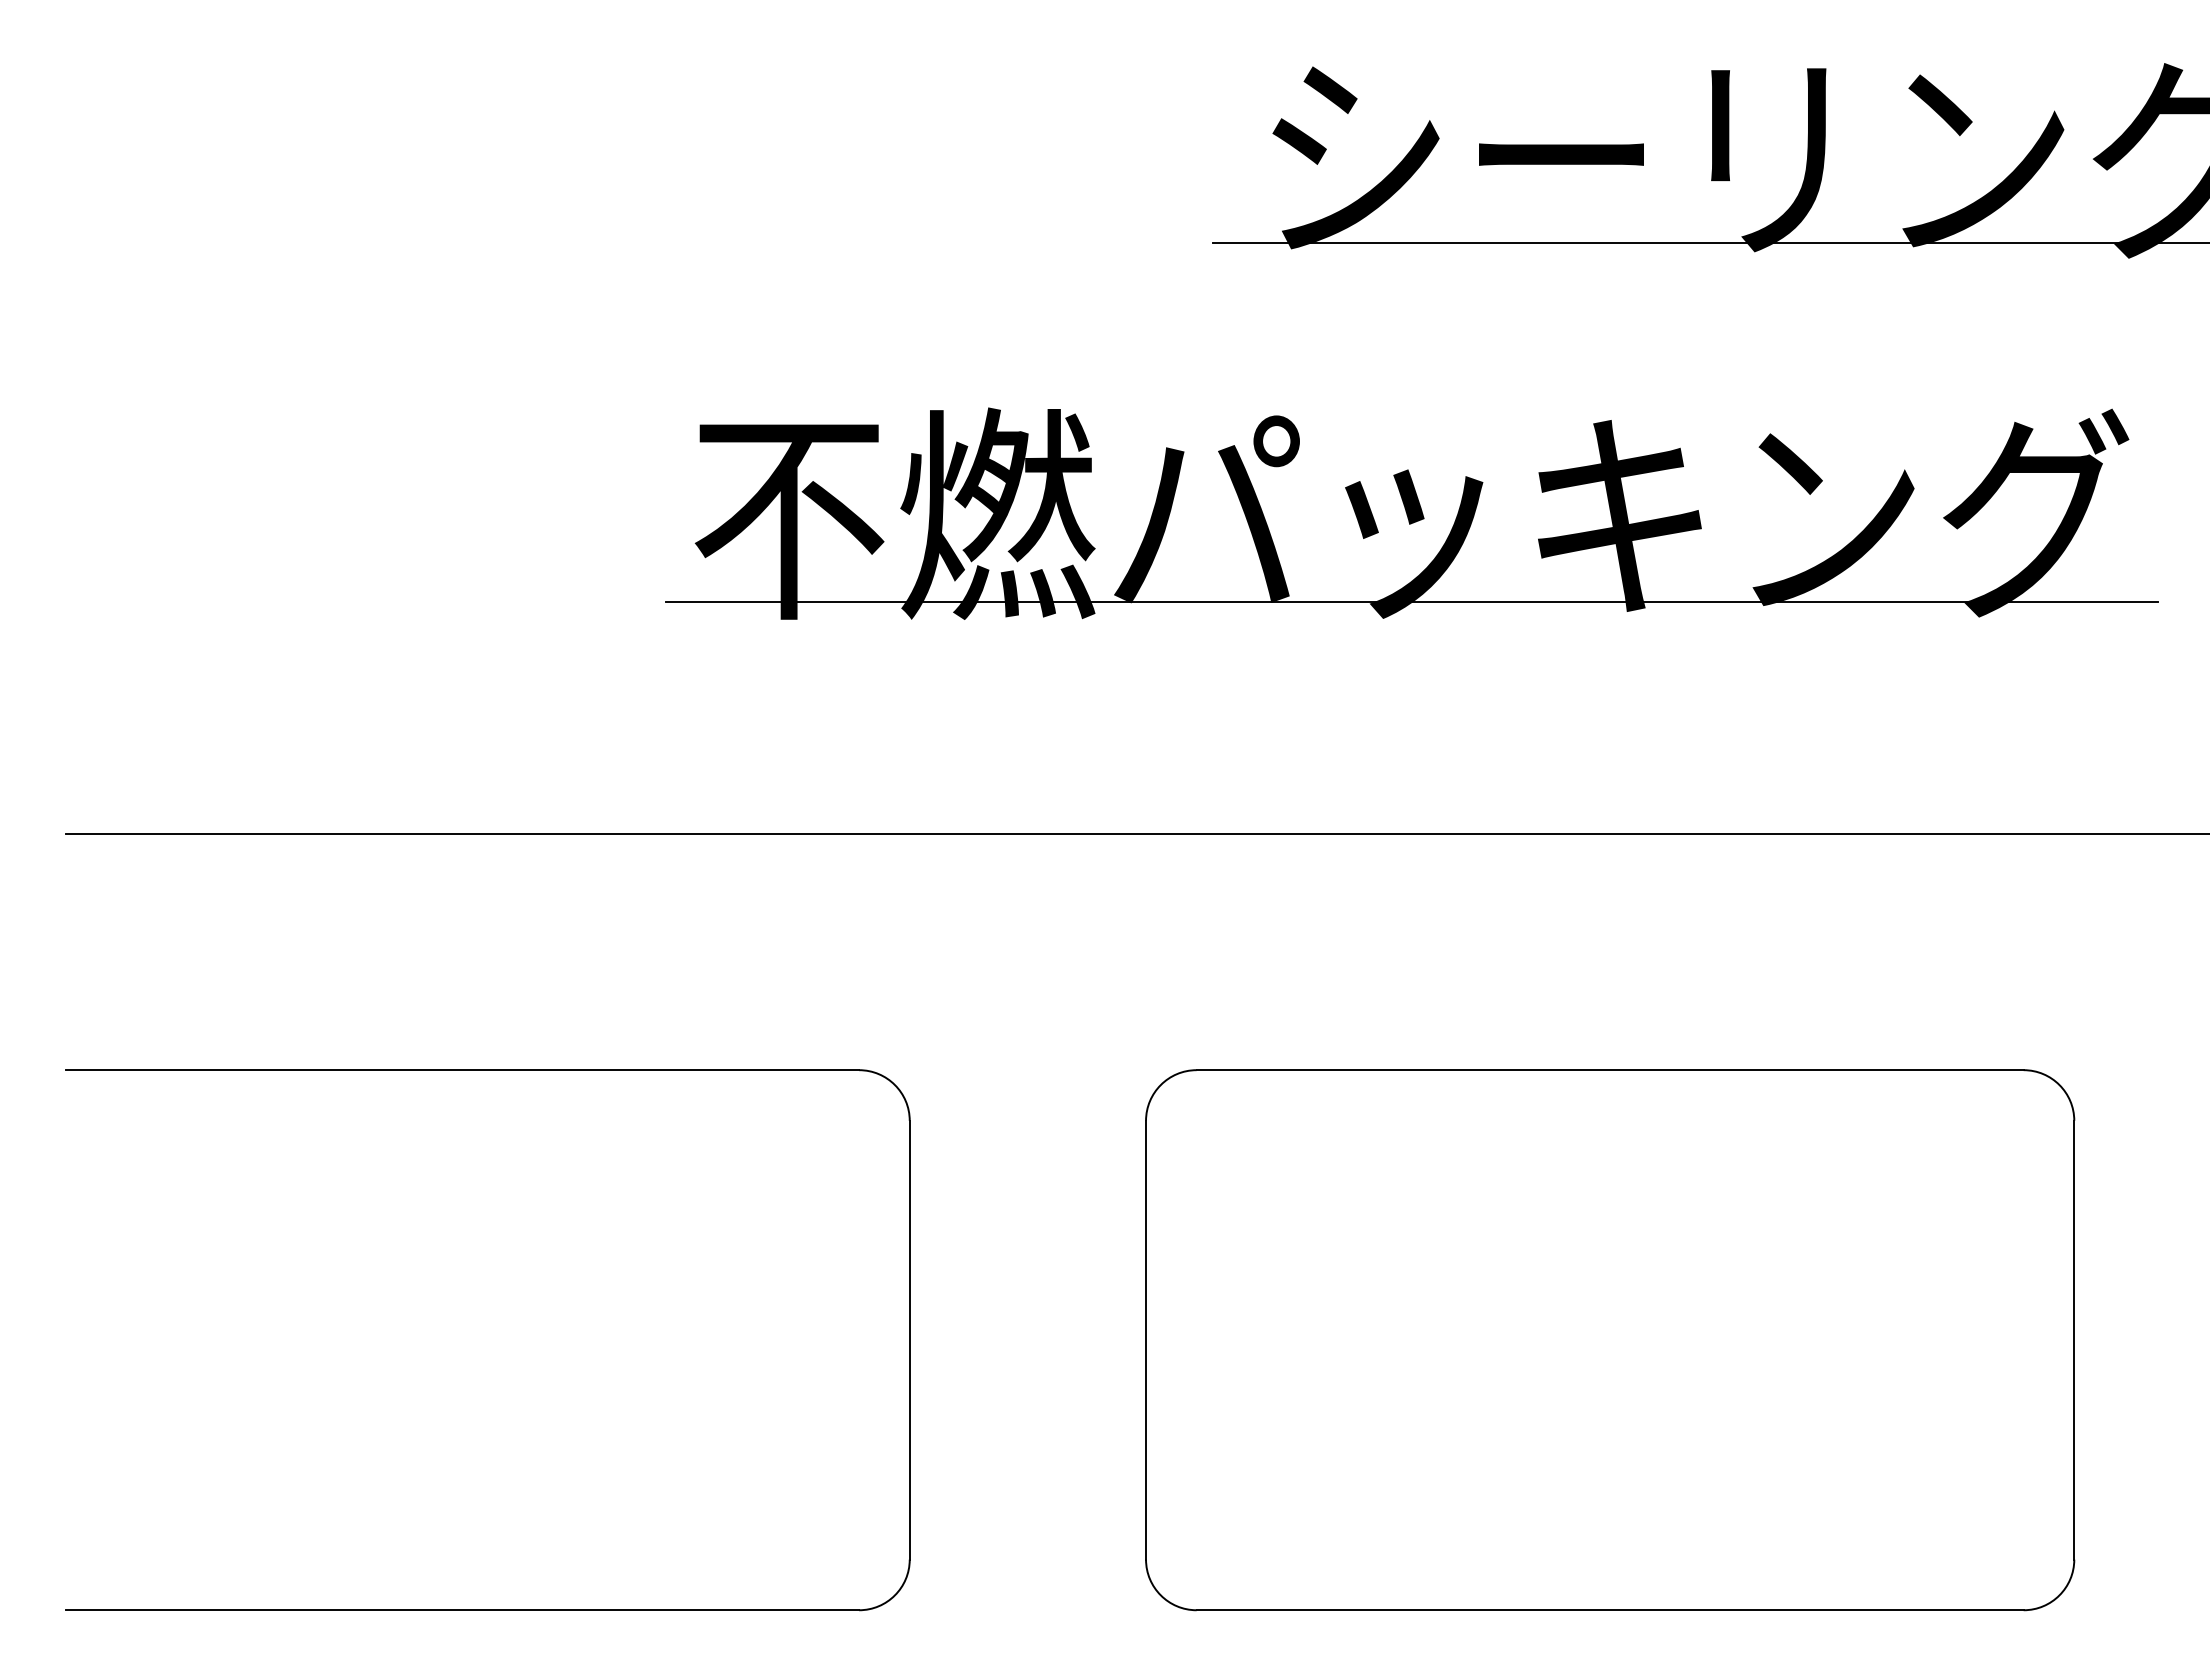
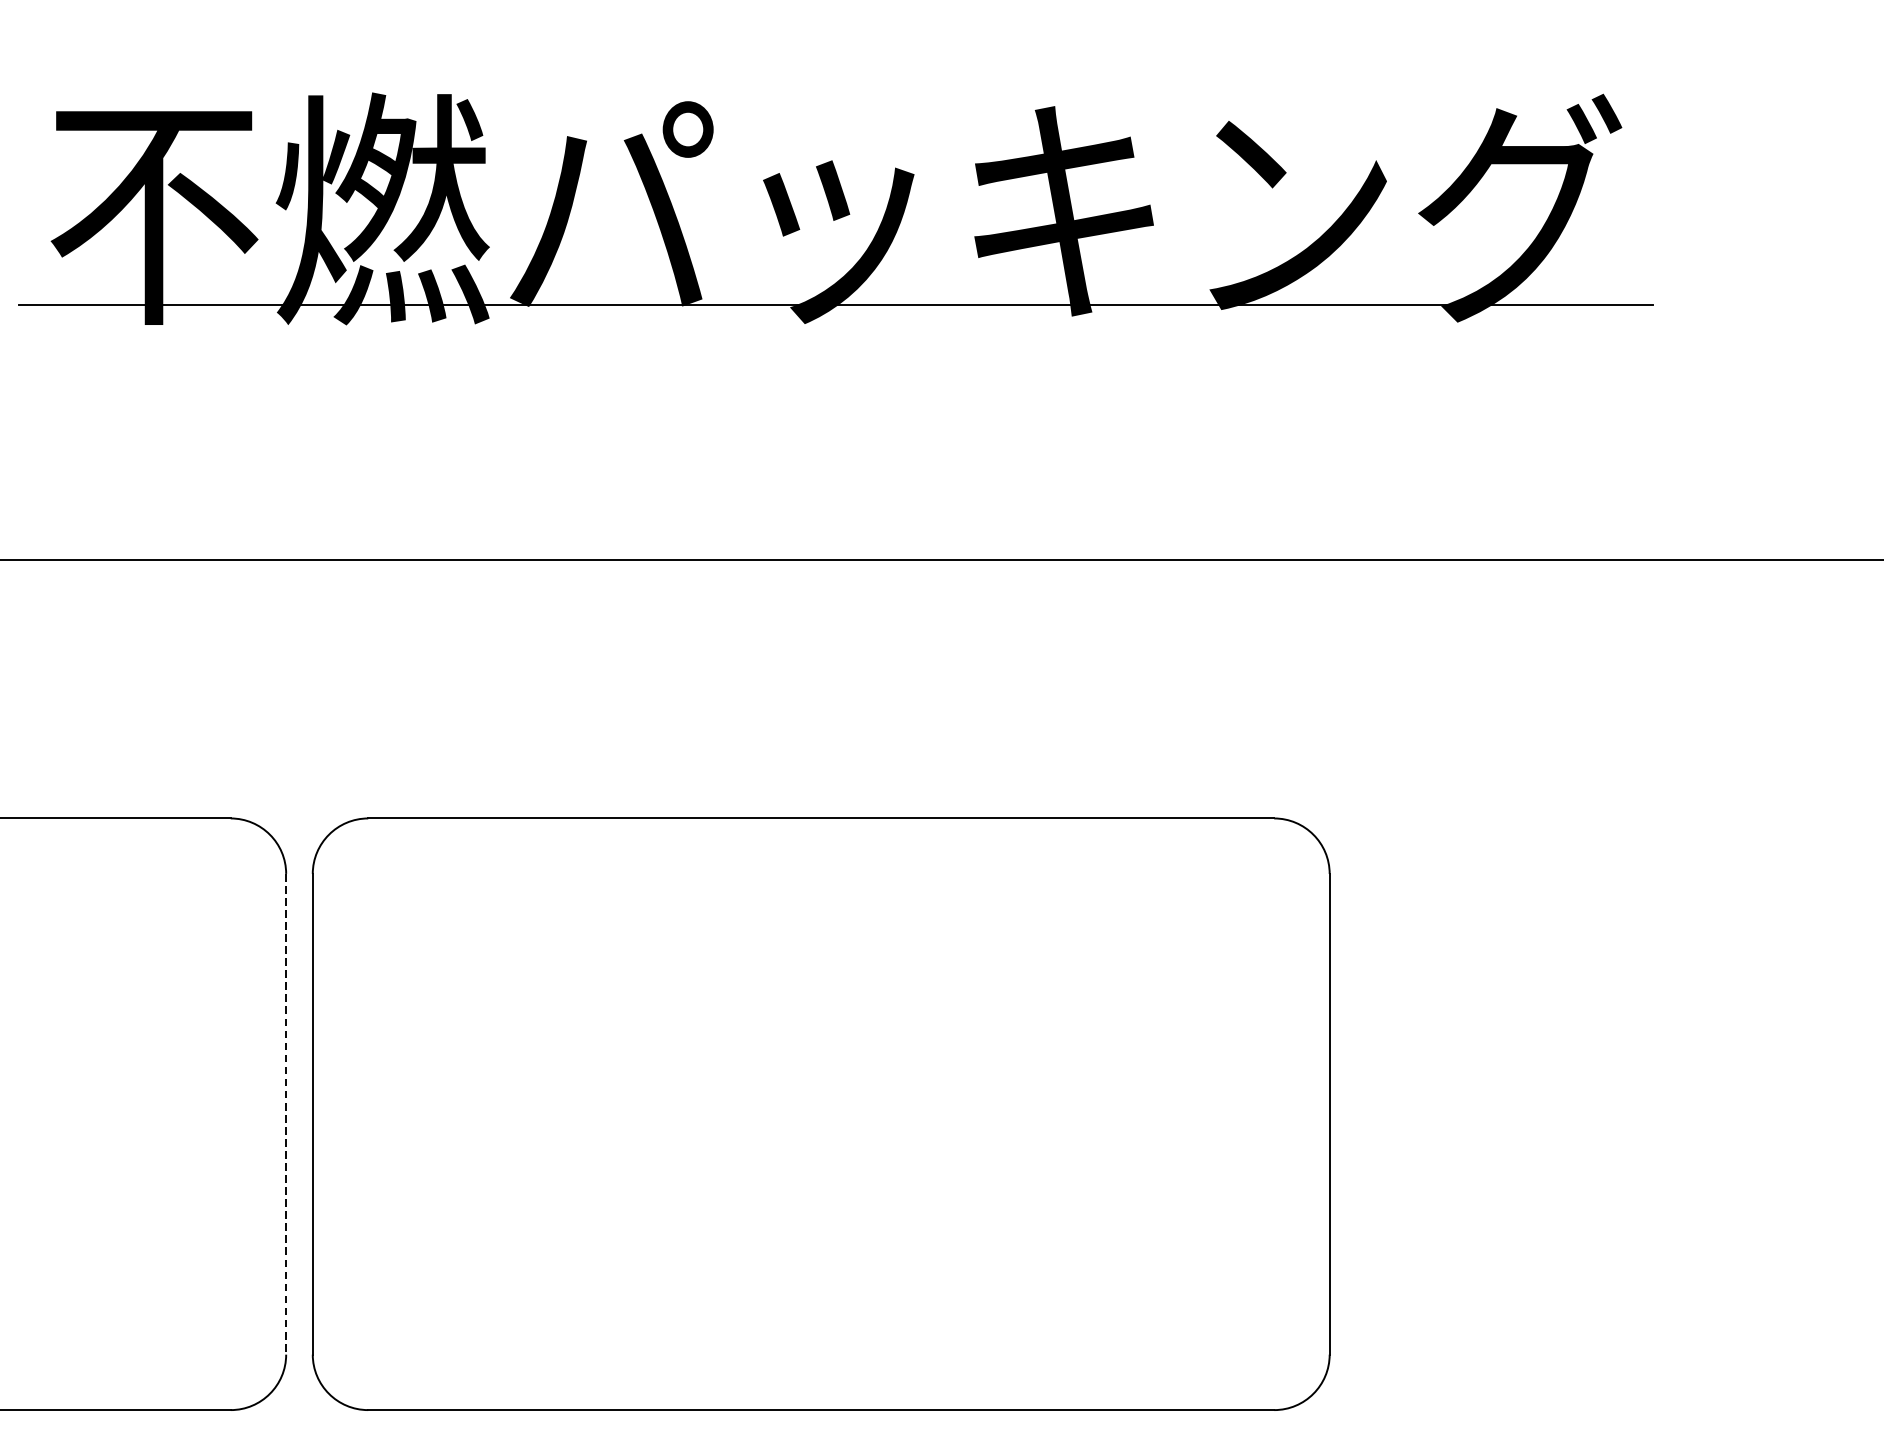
line: (909, 1340) -> (285, 1114), solid -> dashed
part: (1610, 1340) -> (821, 1114), moved

